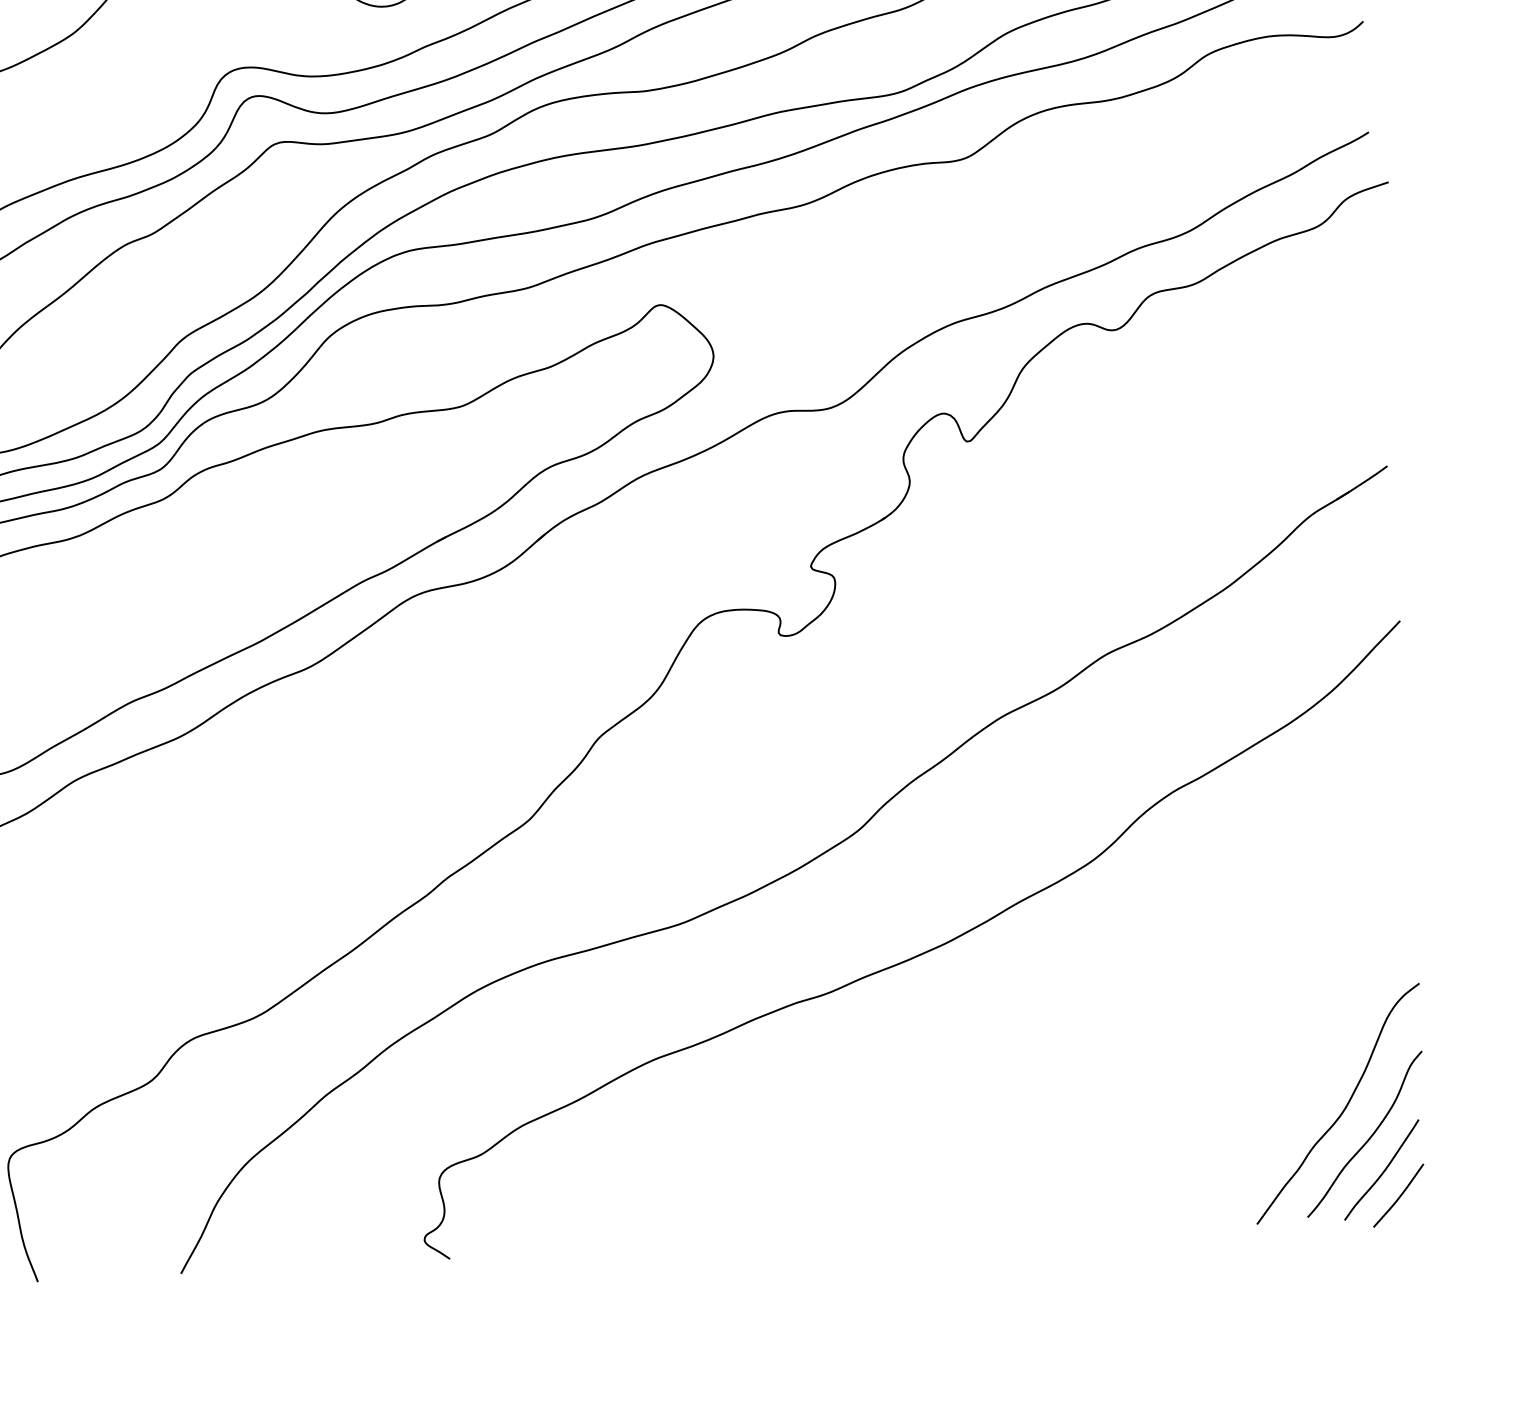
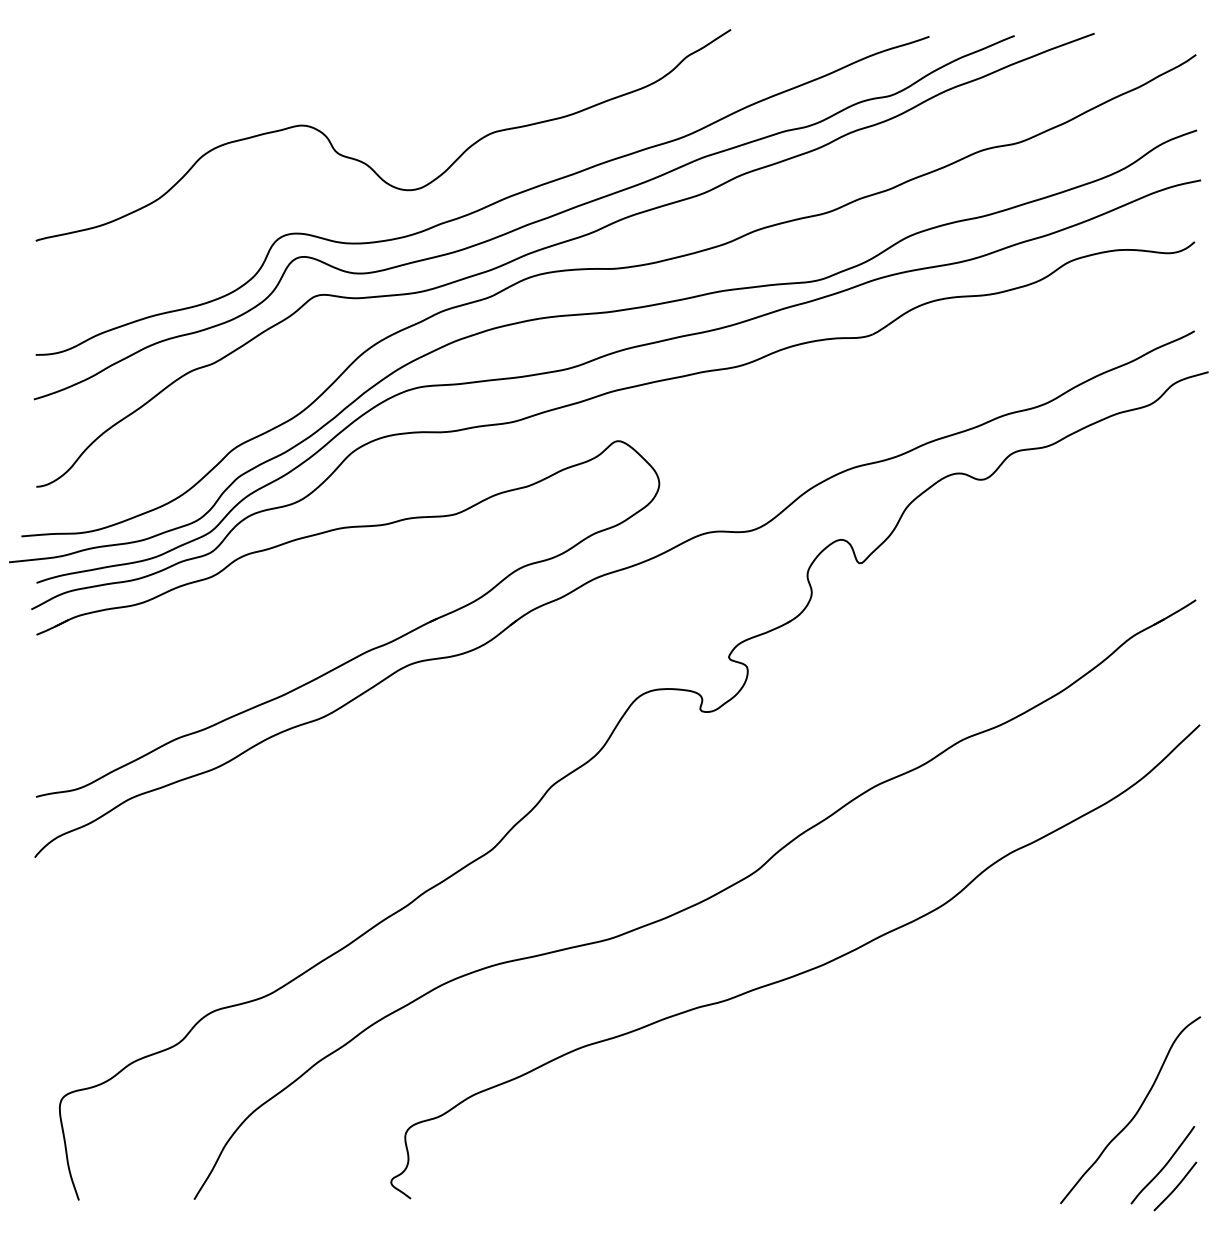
curve: (1369, 1136) -> (1154, 1137), removed

